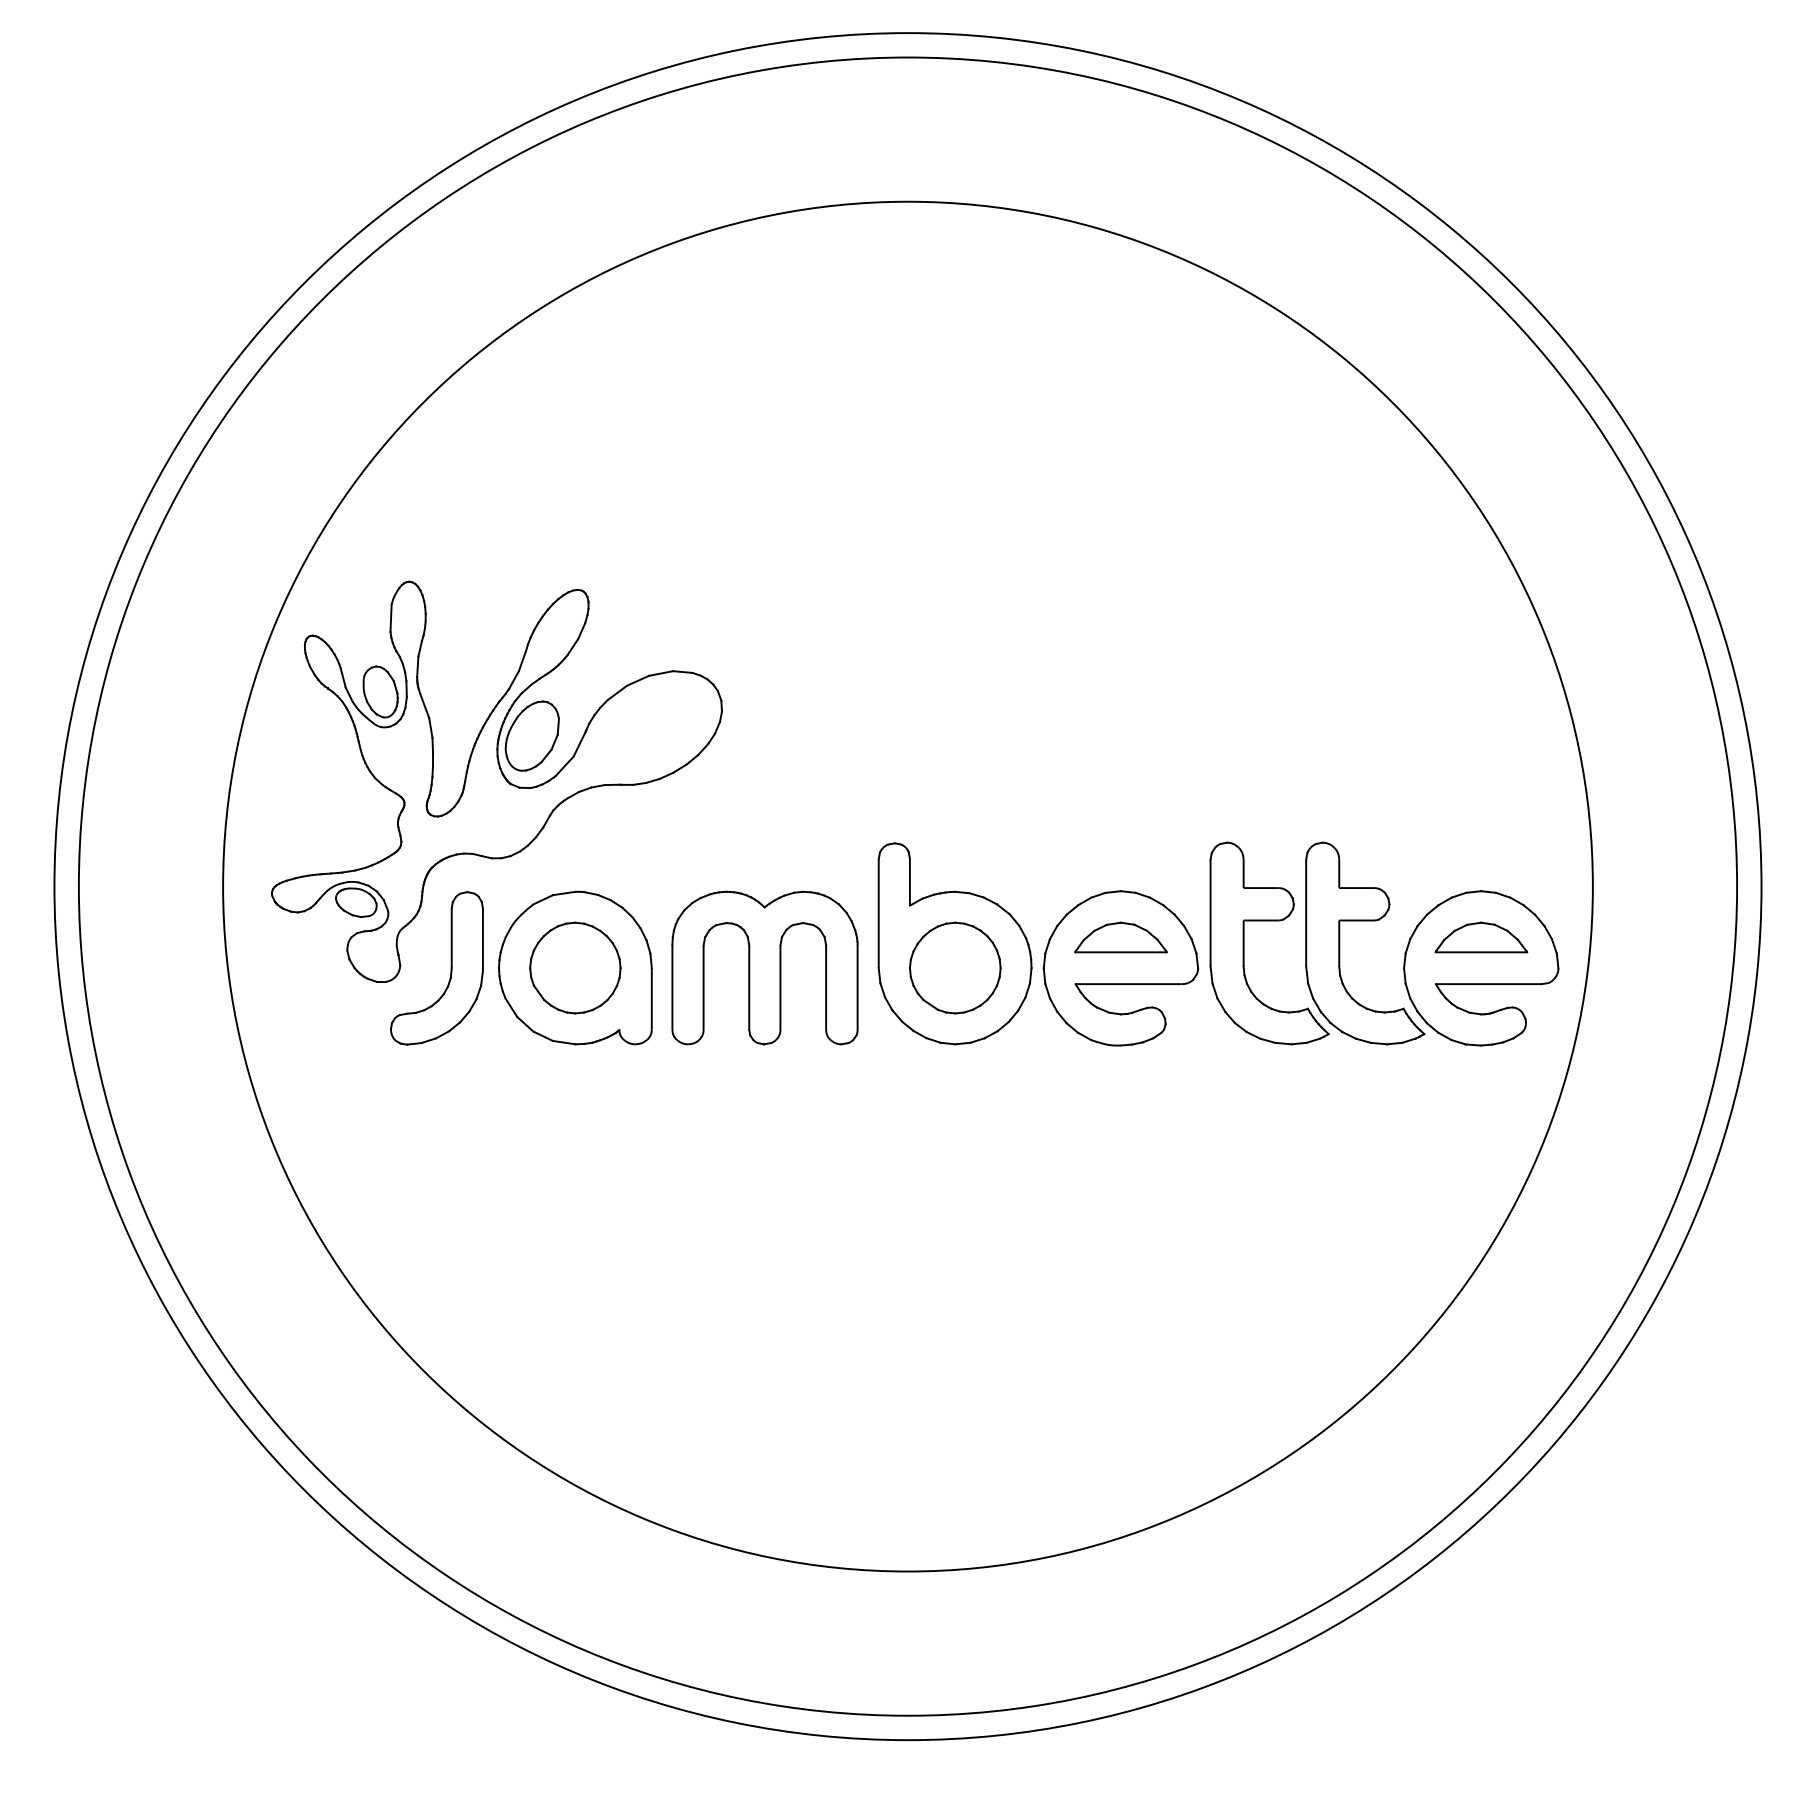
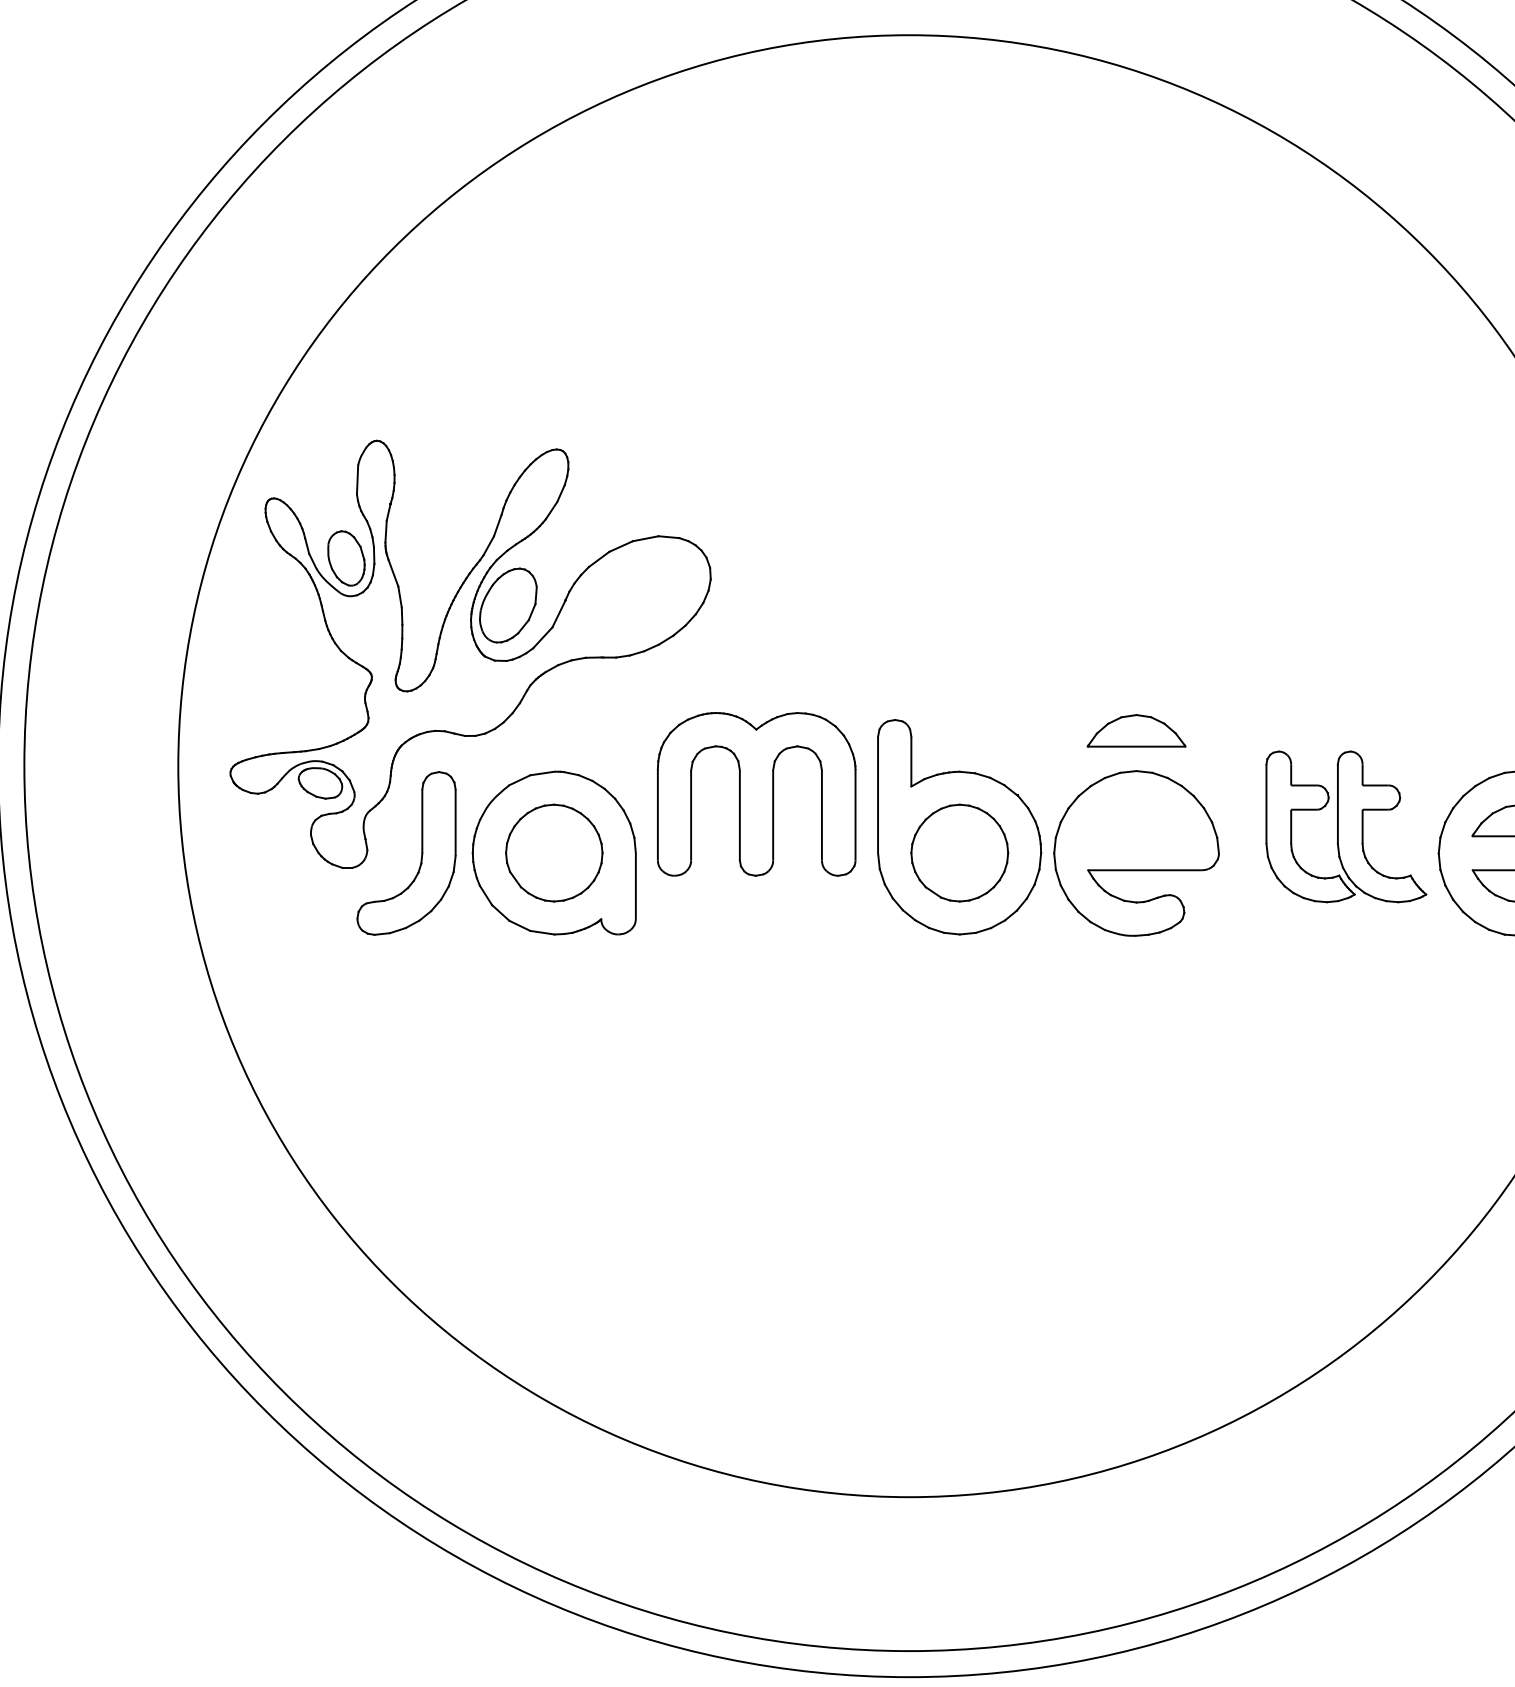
part: (1120, 937) -> (1136, 730), moved
part: (1317, 943) -> (1346, 826), size x0.7
part: (764, 967) -> (756, 793), moved

